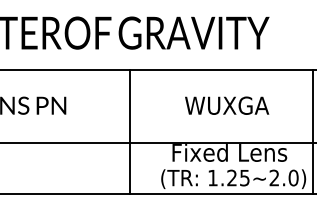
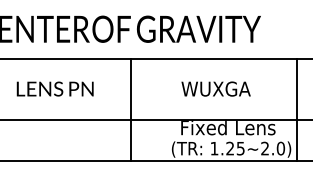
text: (226, 105) -> (215, 88), moved
line: (130, 131) -> (131, 110), moved

